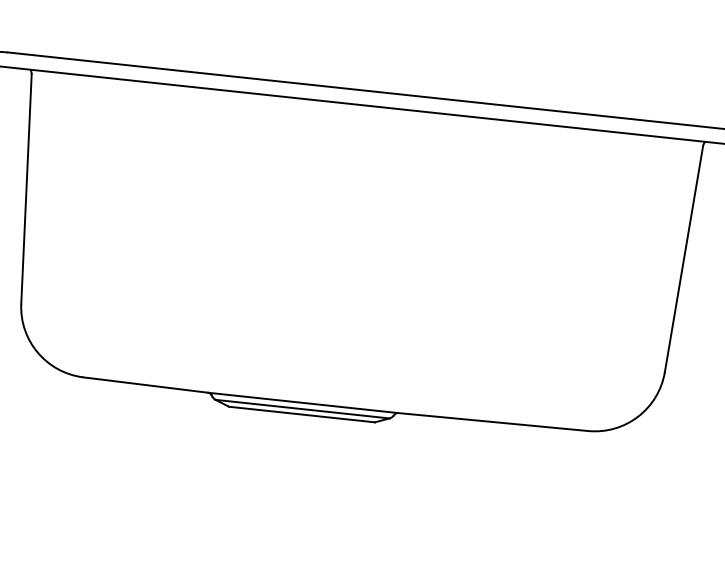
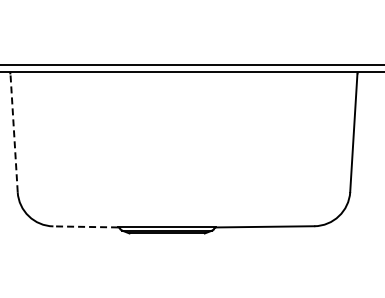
line: (27, 187) -> (14, 132), solid -> dashed
line: (145, 384) -> (85, 226), solid -> dashed

